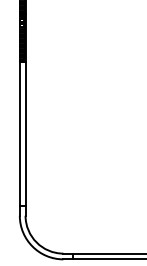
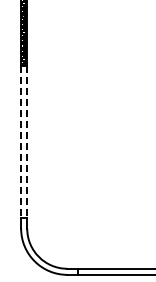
line: (20, 134) -> (21, 142), solid -> dashed
line: (25, 134) -> (27, 142), solid -> dashed

